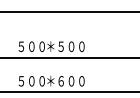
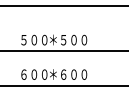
text: (21, 81) -> (23, 74), ５００ -> ６００

